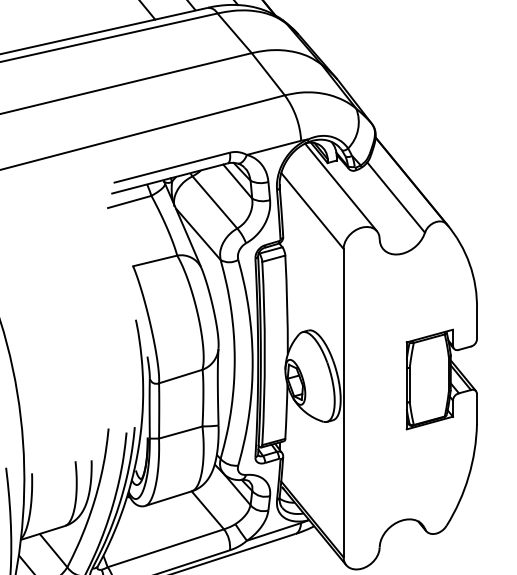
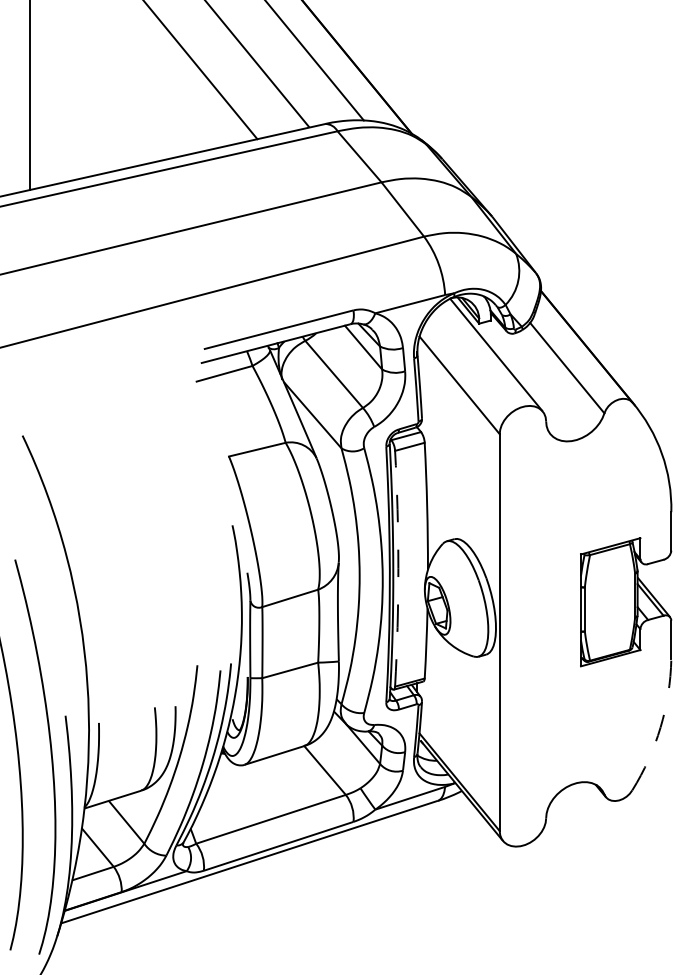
arc: (264, 353) -> (398, 568), solid -> dashed
arc: (468, 476) -> (660, 727), solid -> dashed

